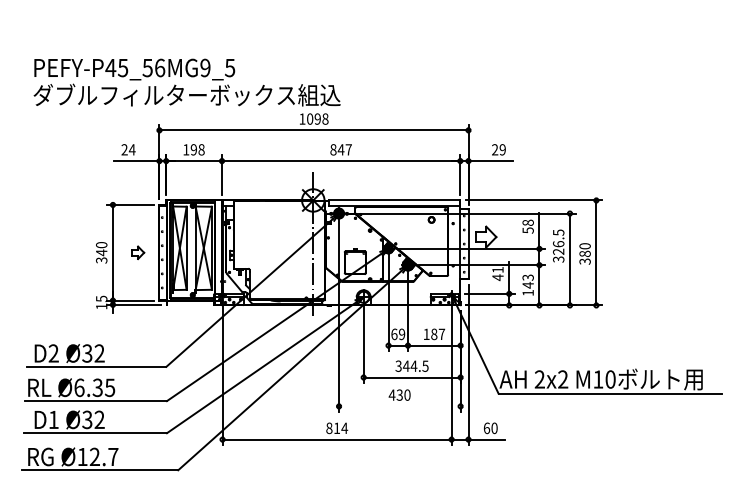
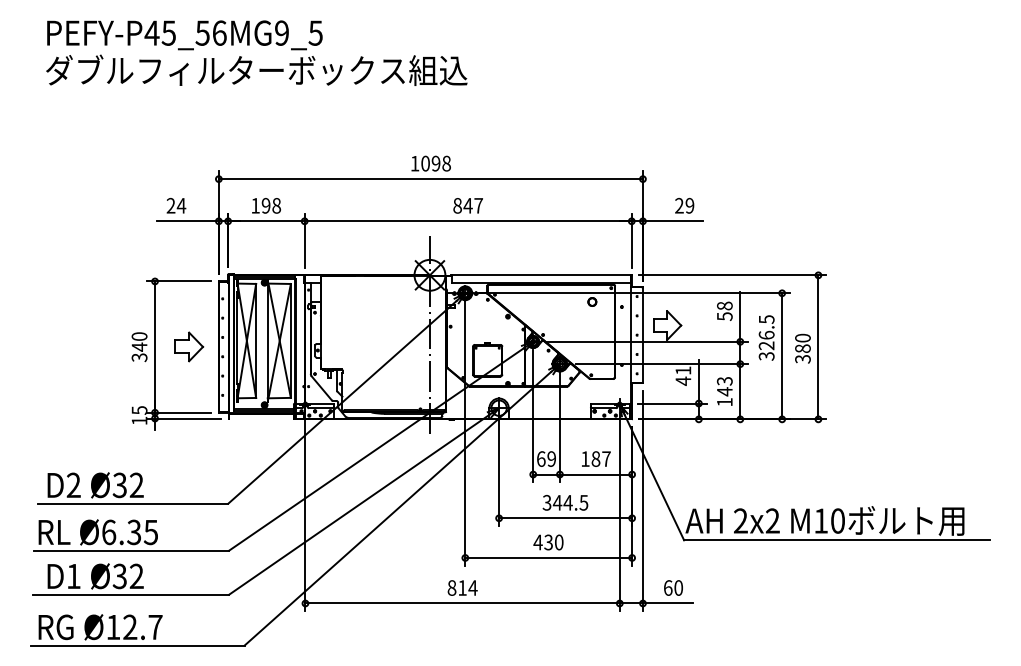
text: (186, 82) -> (255, 53), moved
part: (138, 252) -> (190, 346), size x1.67
line: (399, 406) -> (548, 558), added

